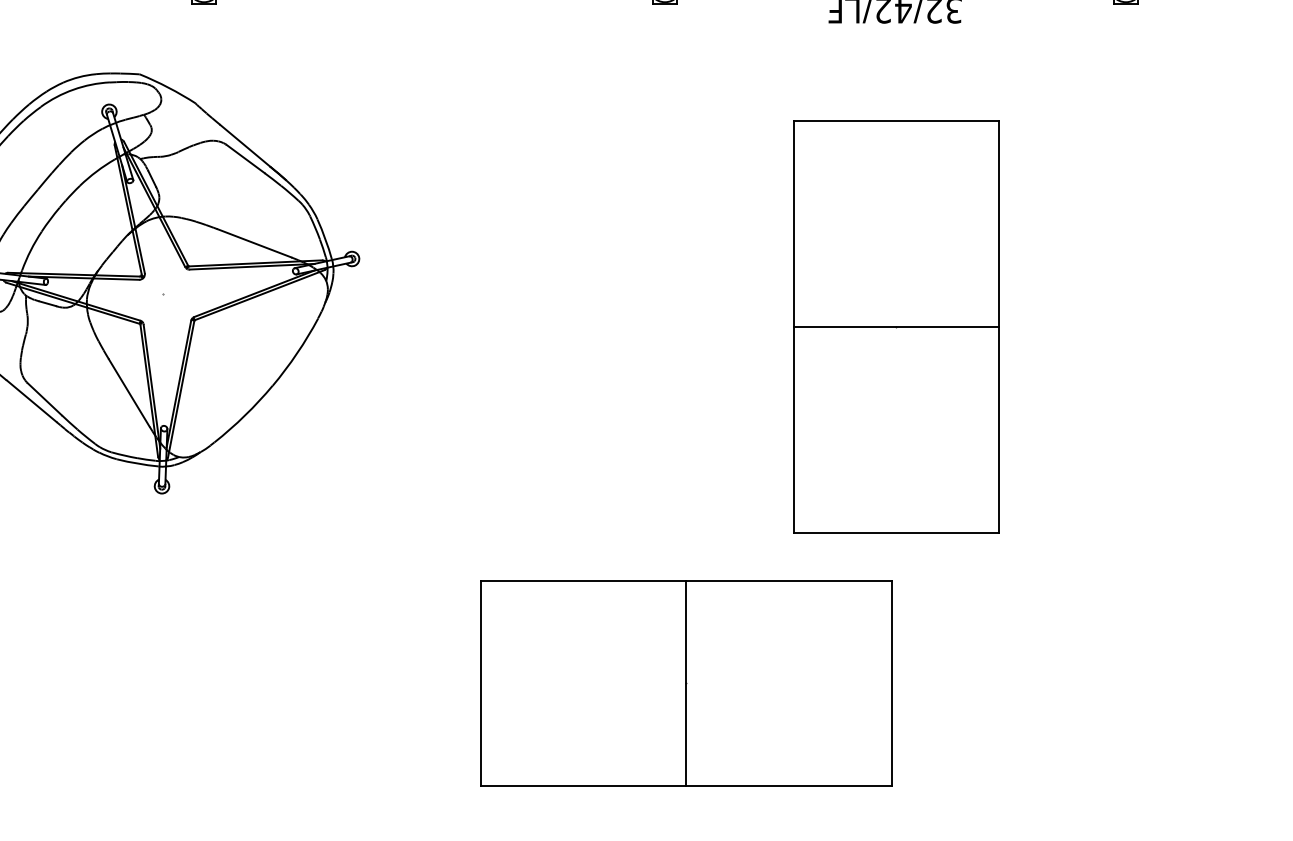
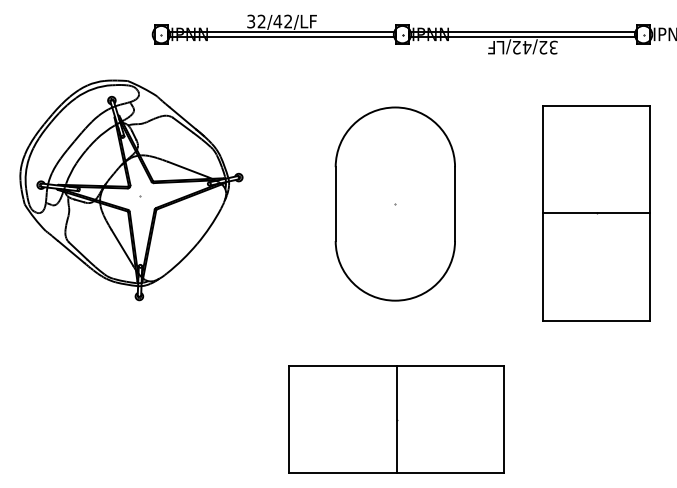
part: (649, 308) -> (394, 203), added
part: (896, 327) -> (596, 213), moved
part: (686, 683) -> (396, 419), moved

